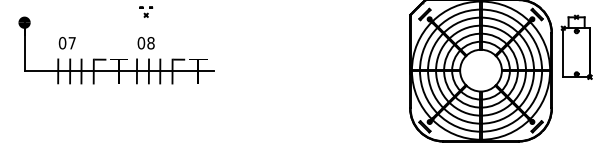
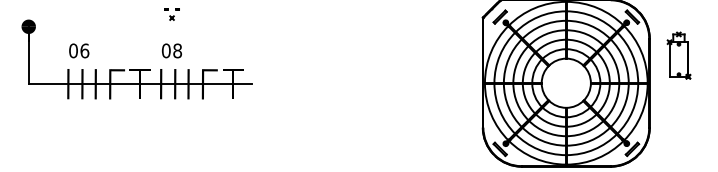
text: (71, 42) -> (84, 50), 07 -> 06
part: (576, 47) -> (678, 55), size x0.6

